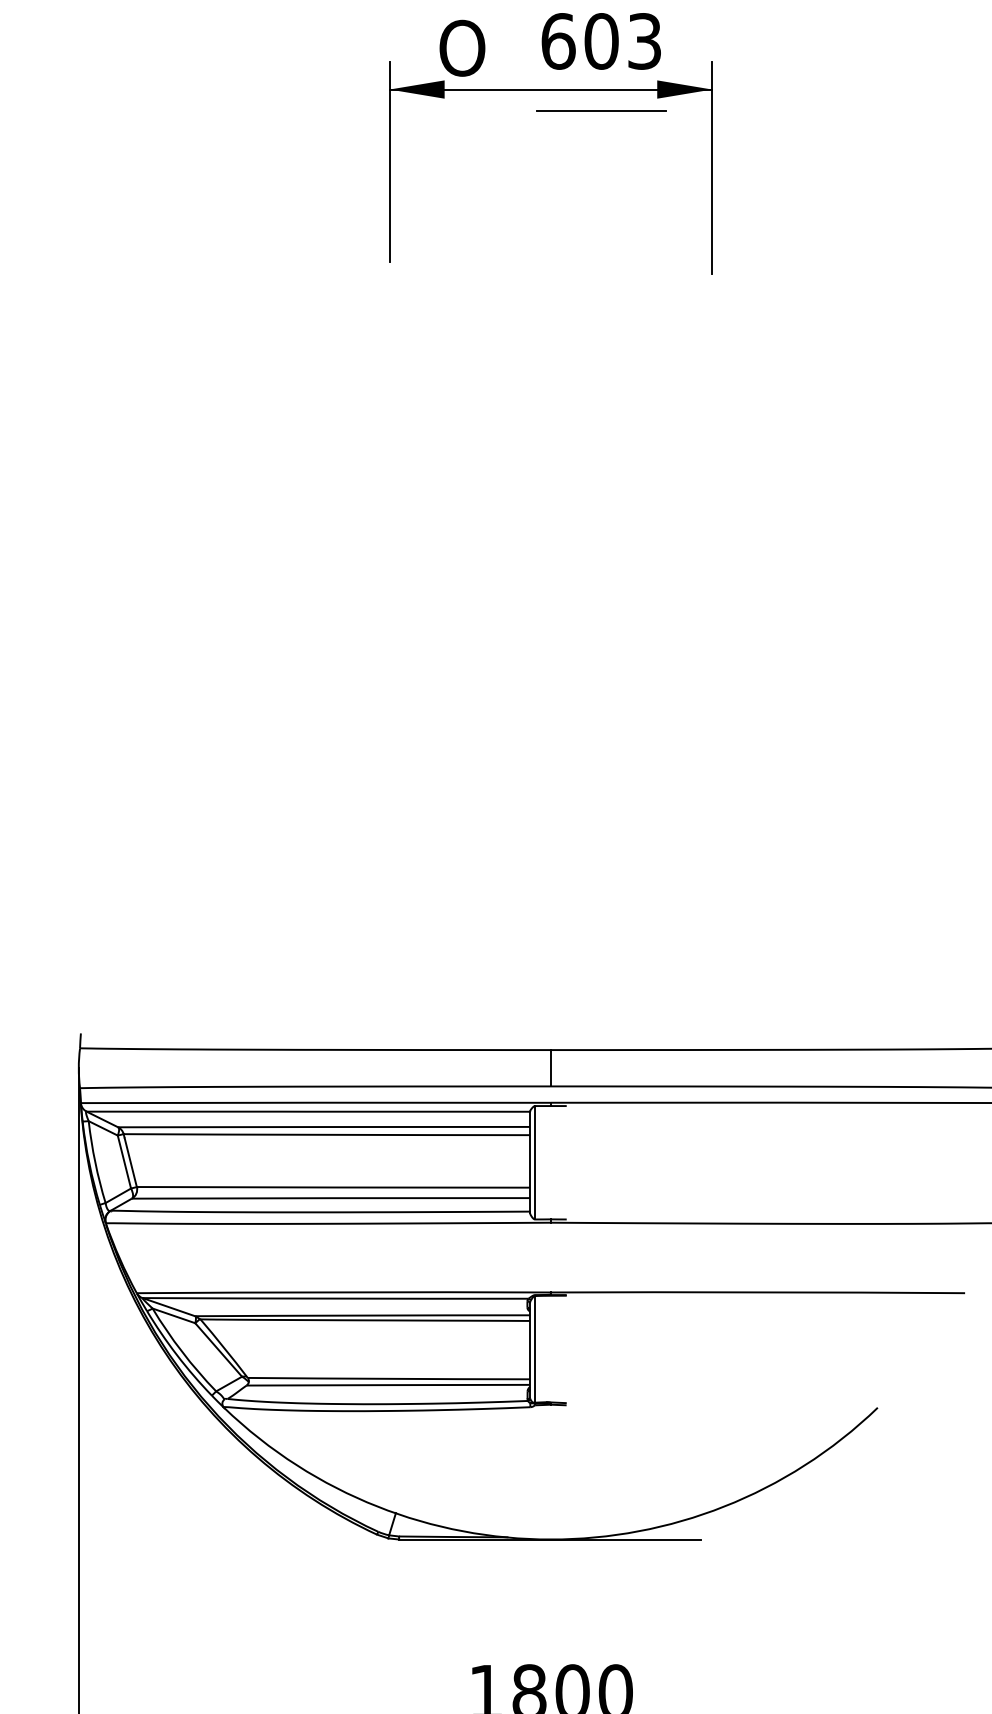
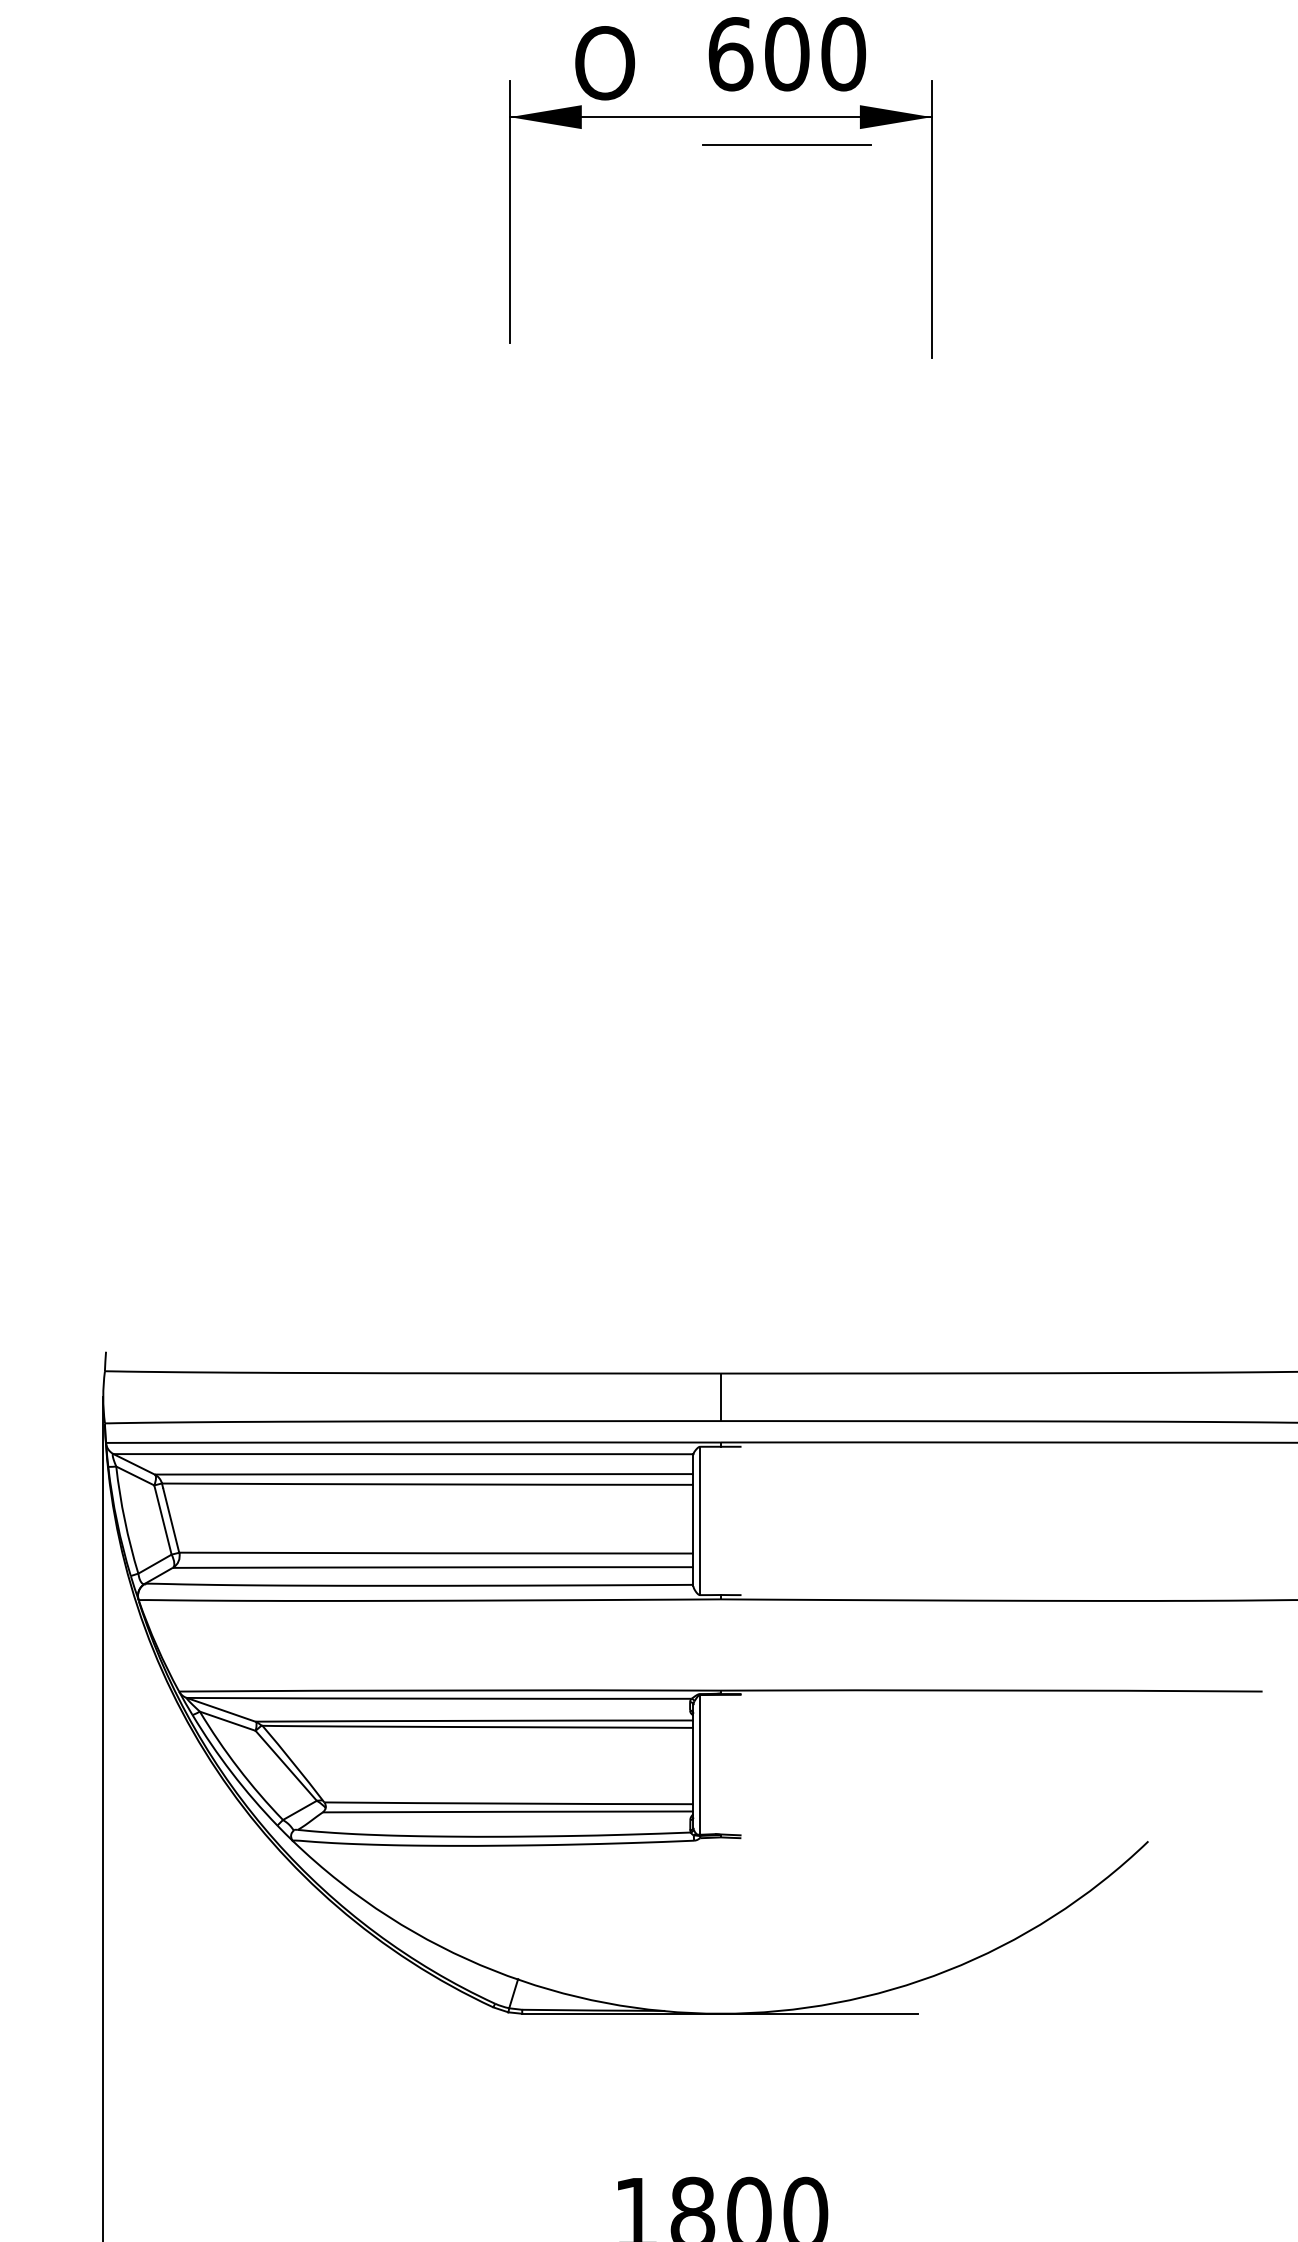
text: (644, 41) -> (843, 54), 603 -> 600

